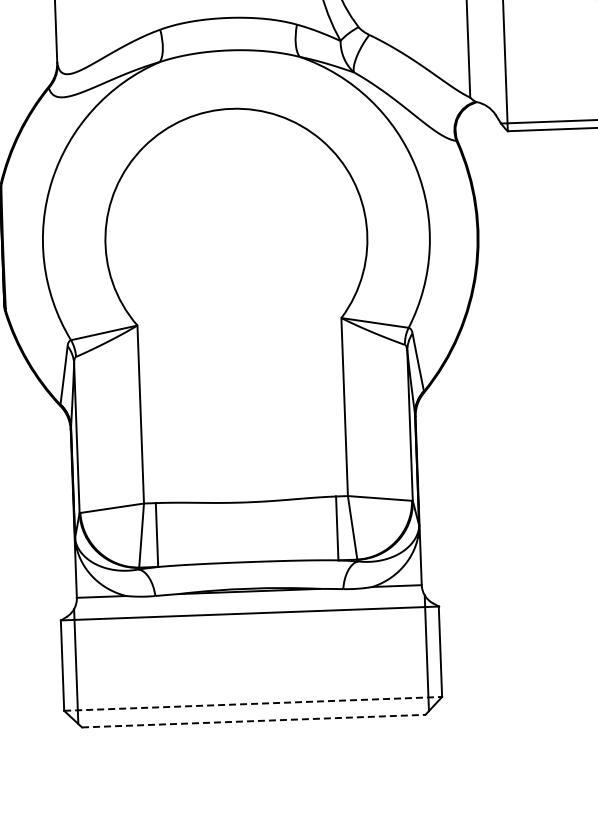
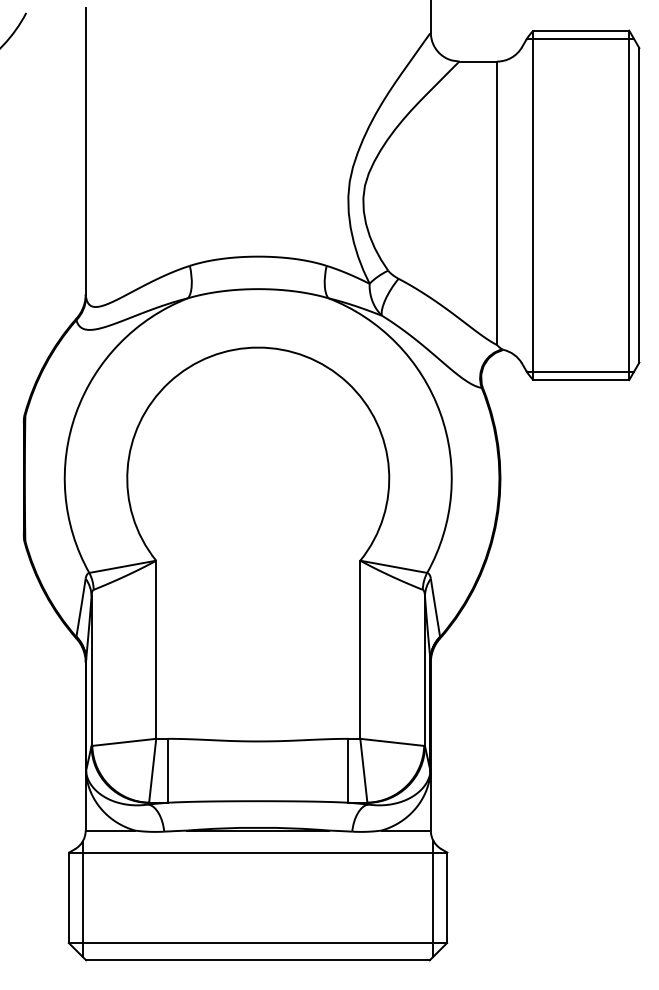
line: (253, 704) -> (258, 943), dashed -> solid
line: (253, 721) -> (257, 960), dashed -> solid

